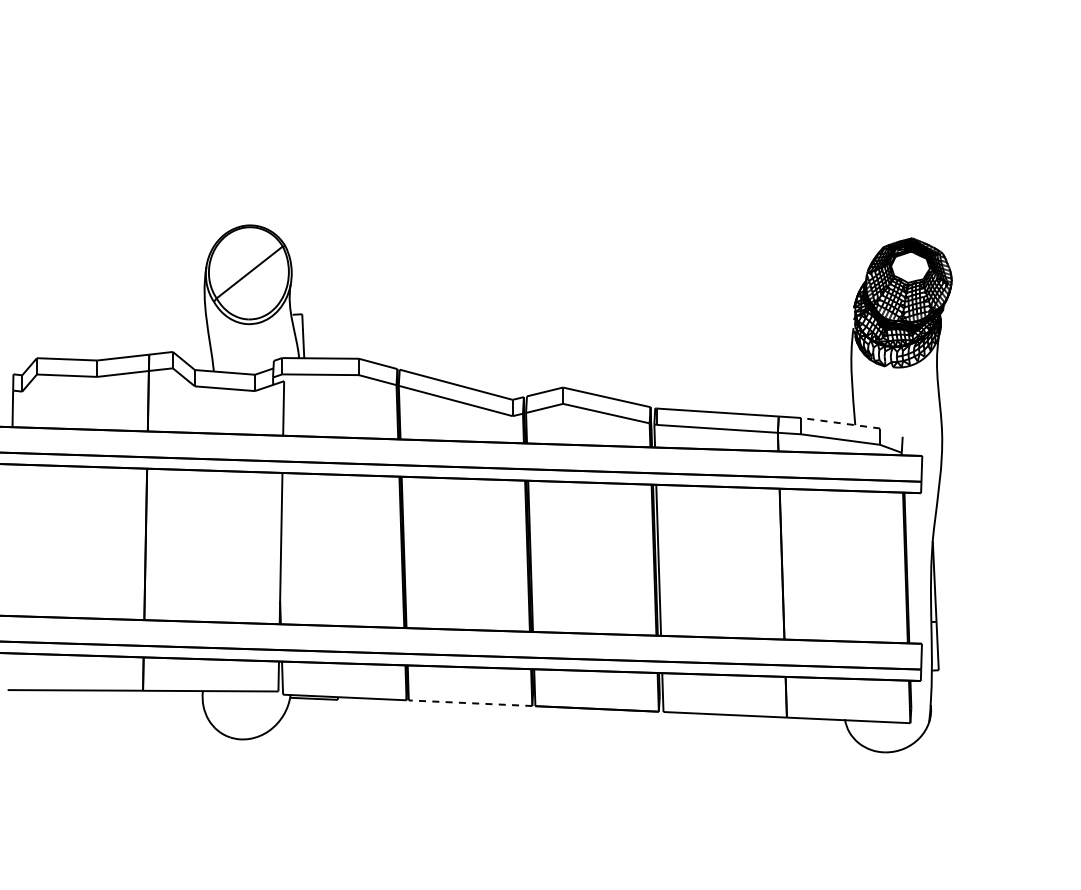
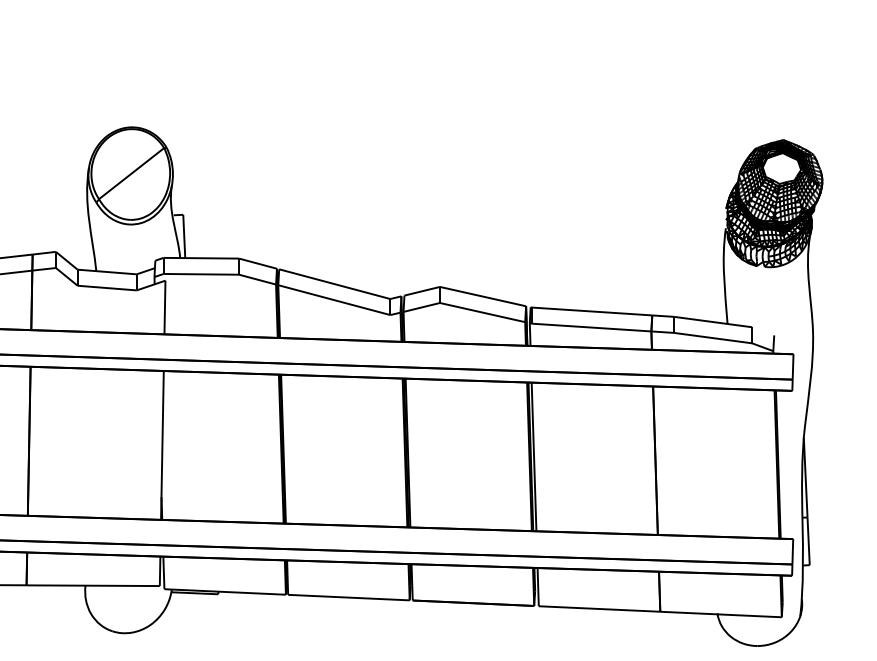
line: (840, 423) -> (713, 322), dashed -> solid
line: (470, 703) -> (348, 597), dashed -> solid

